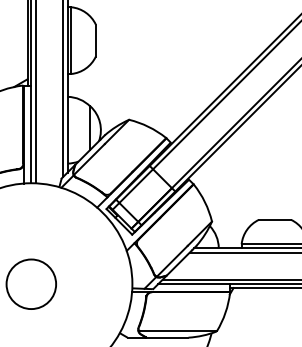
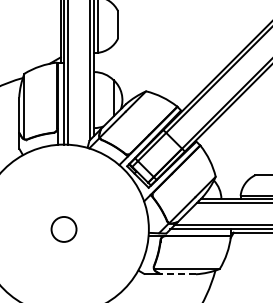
circle: (30, 284) -> (63, 229), size x0.6
line: (167, 337) -> (178, 274), solid -> dashed

